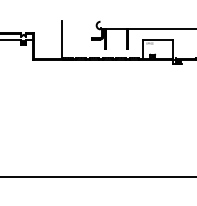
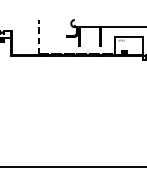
line: (62, 40) -> (38, 37), solid -> dashed

